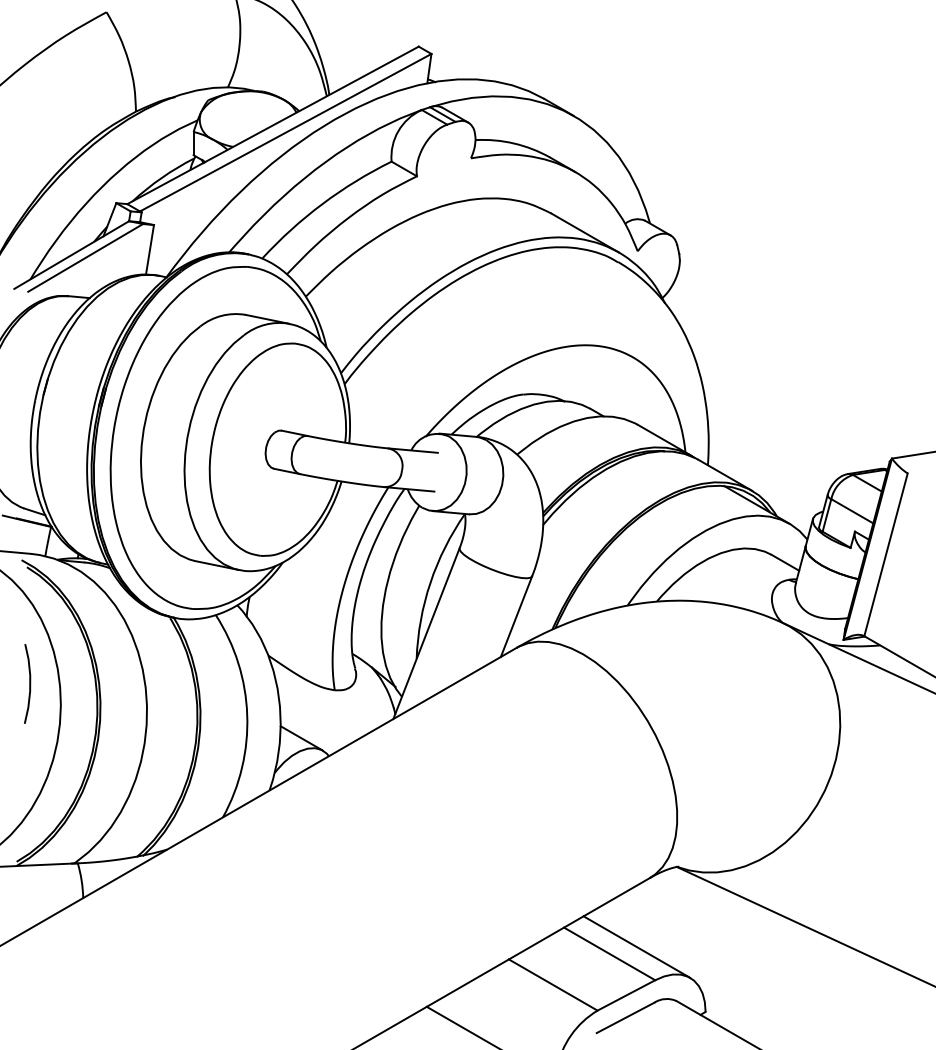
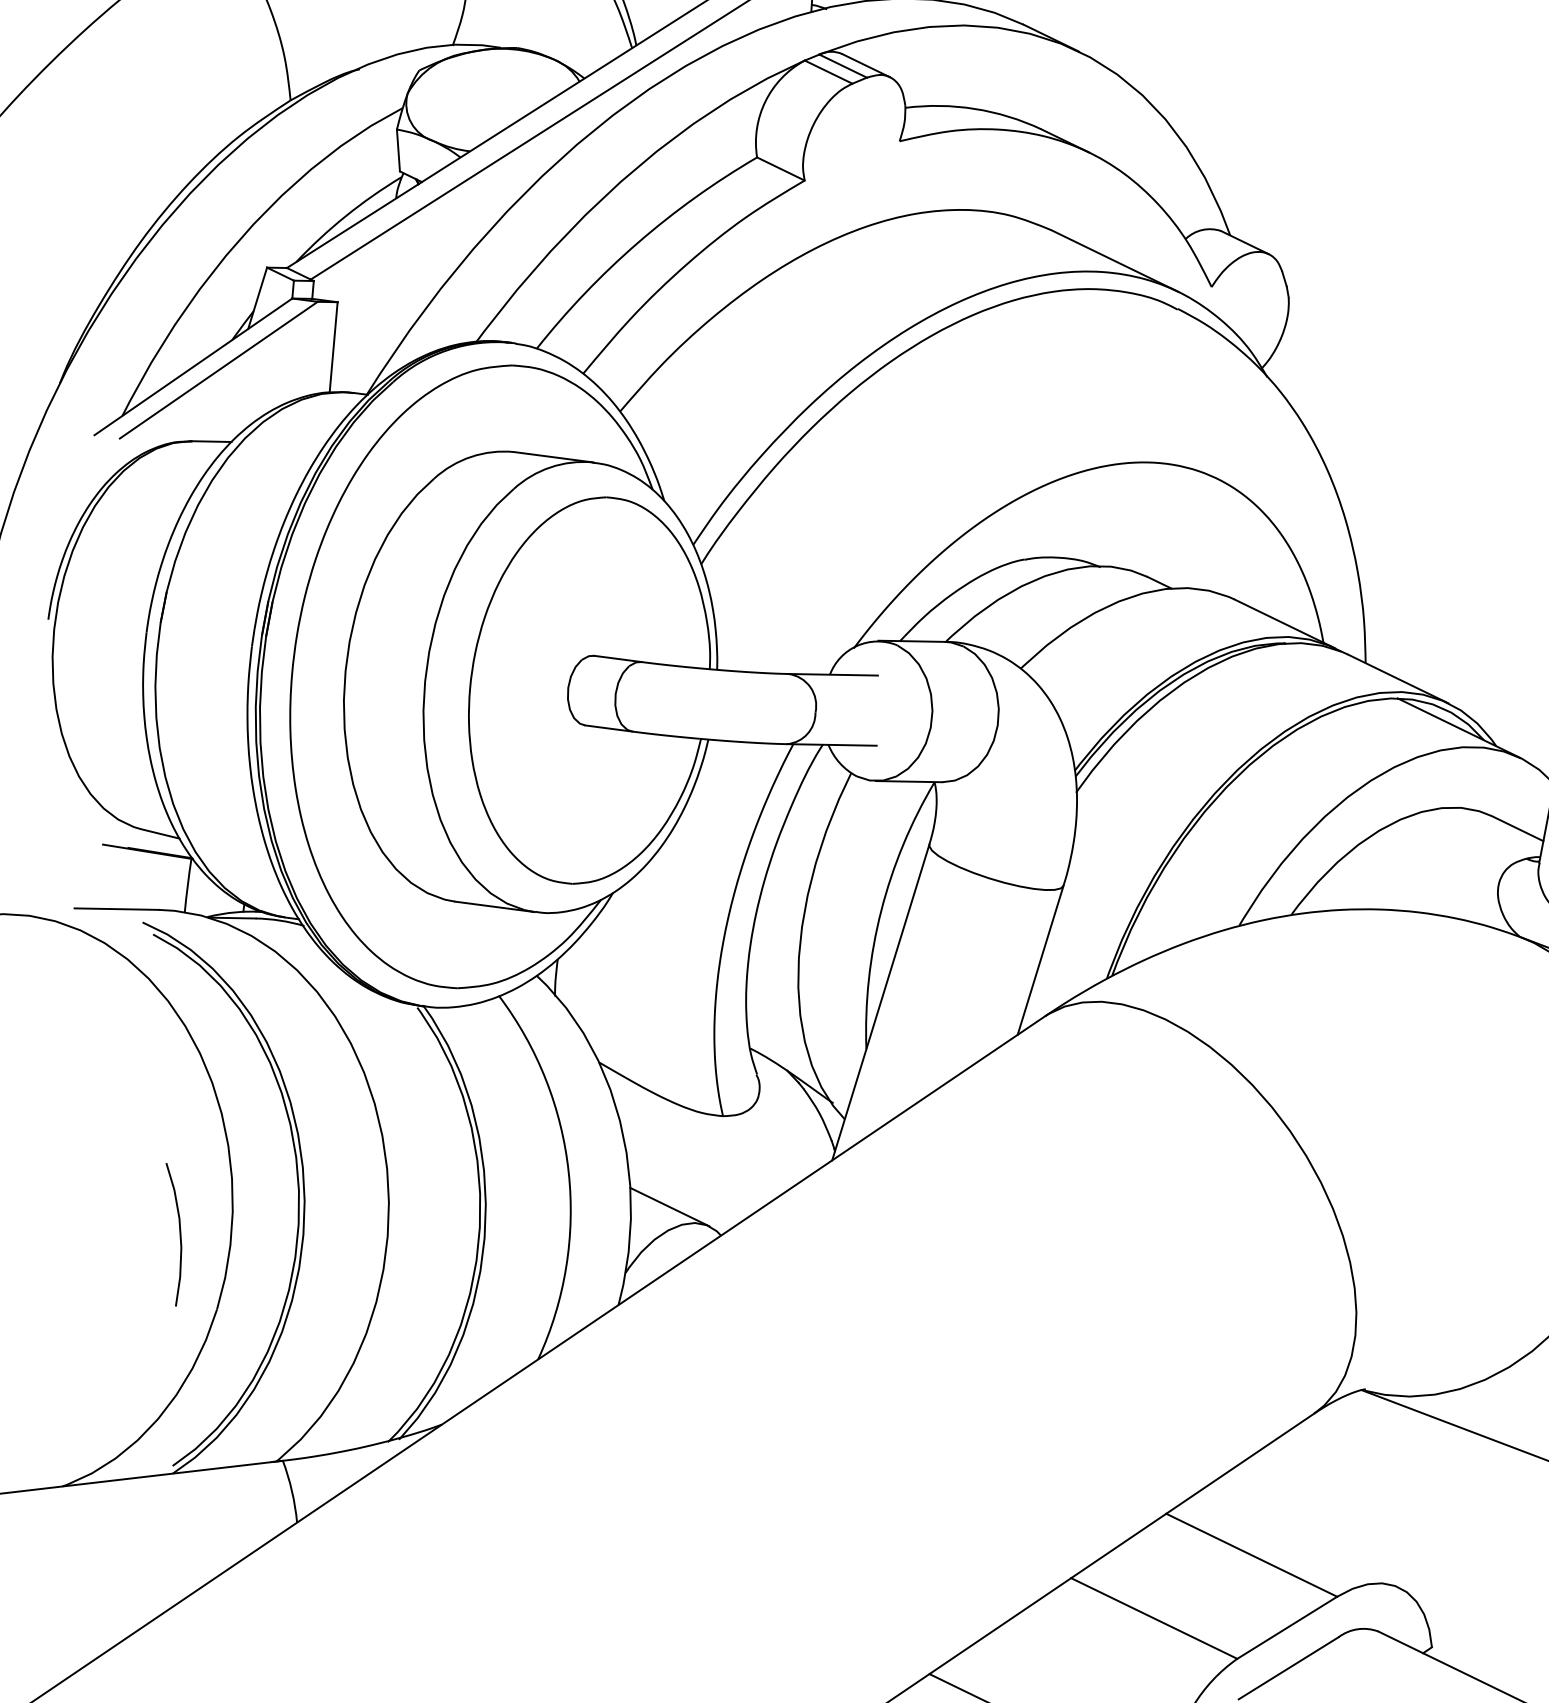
curve: (29, 683) -> (179, 1233), moved
line: (636, 946) -> (1299, 1538), removed

